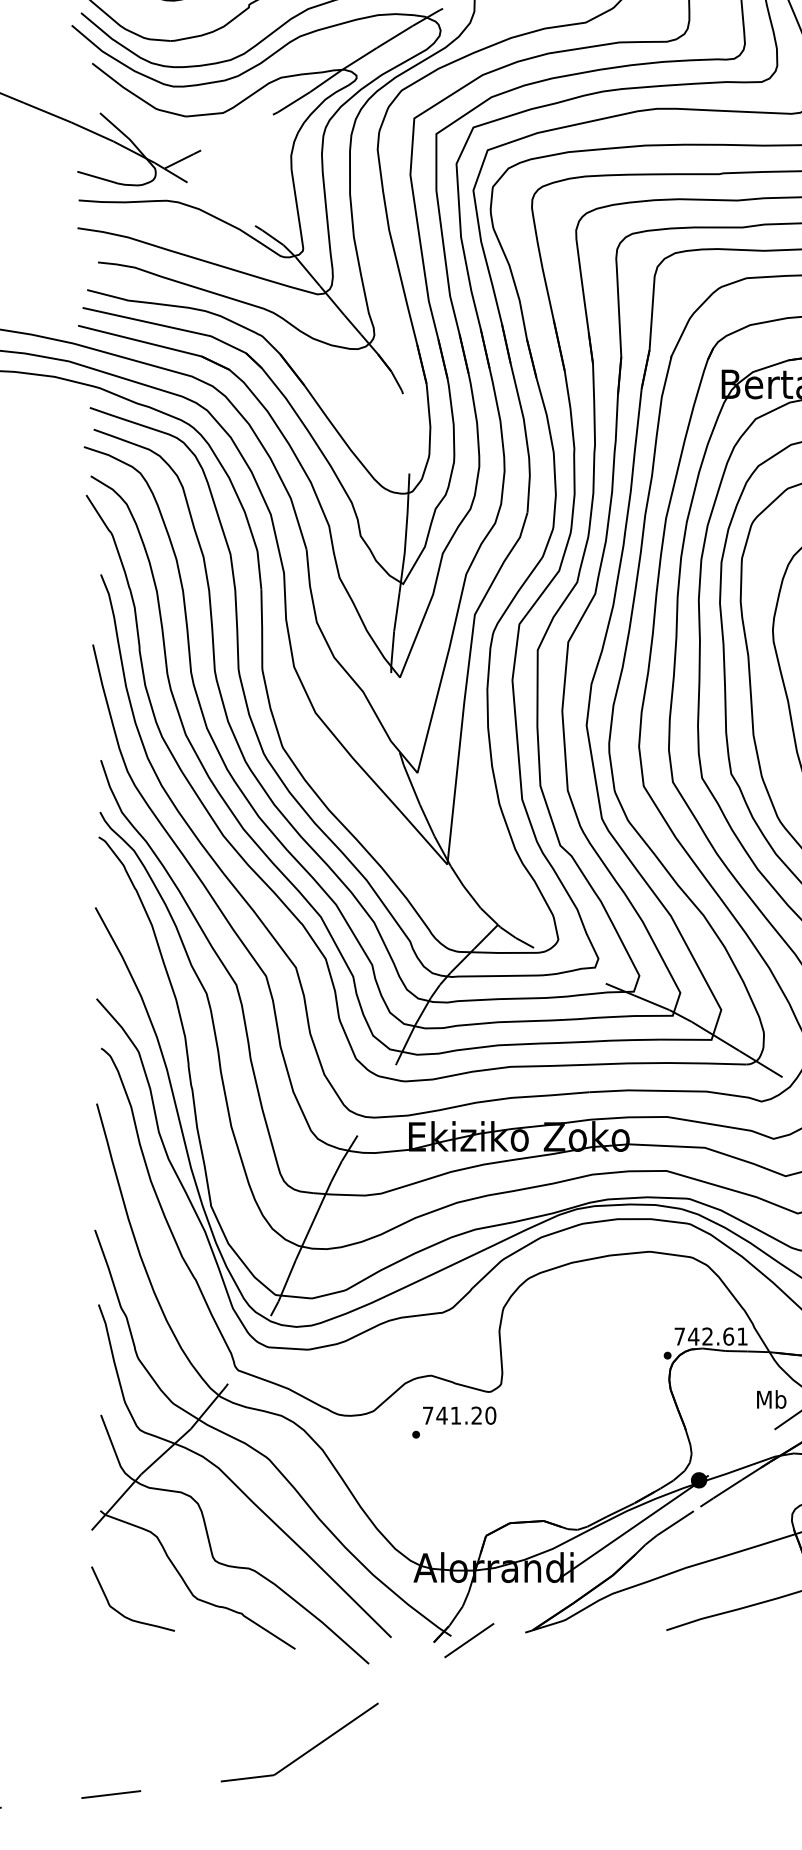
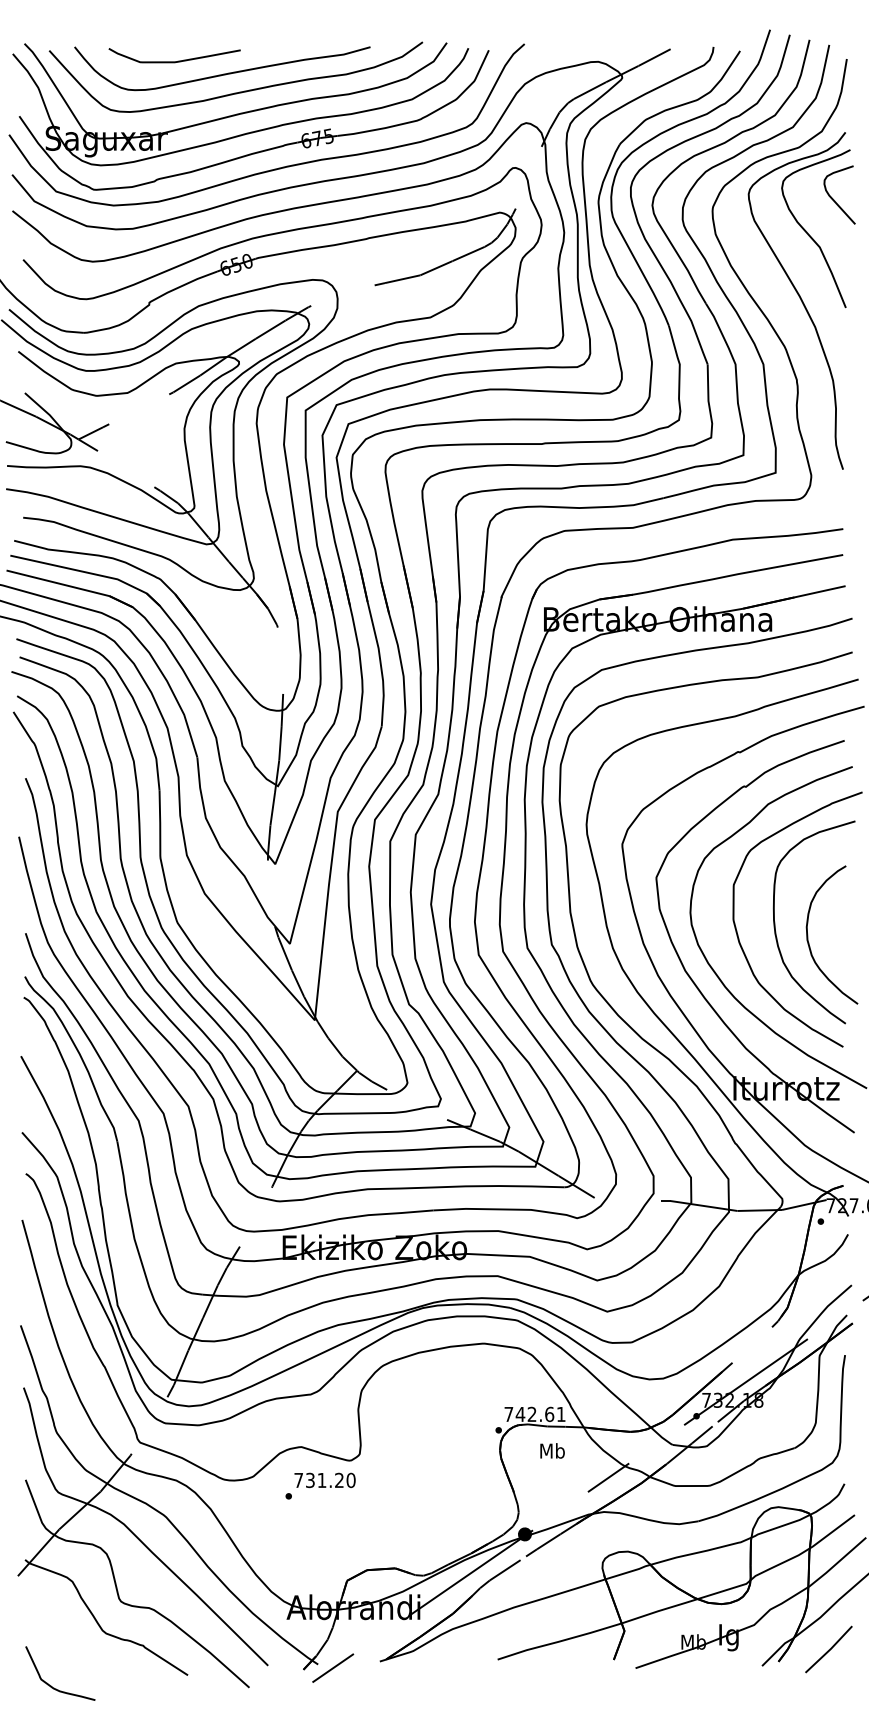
text: (771, 1398) -> (552, 1450), moved
text: (442, 1415) -> (310, 1480), 741.20 -> 731.20
curve: (122, 1613) -> (51, 1685), moved

